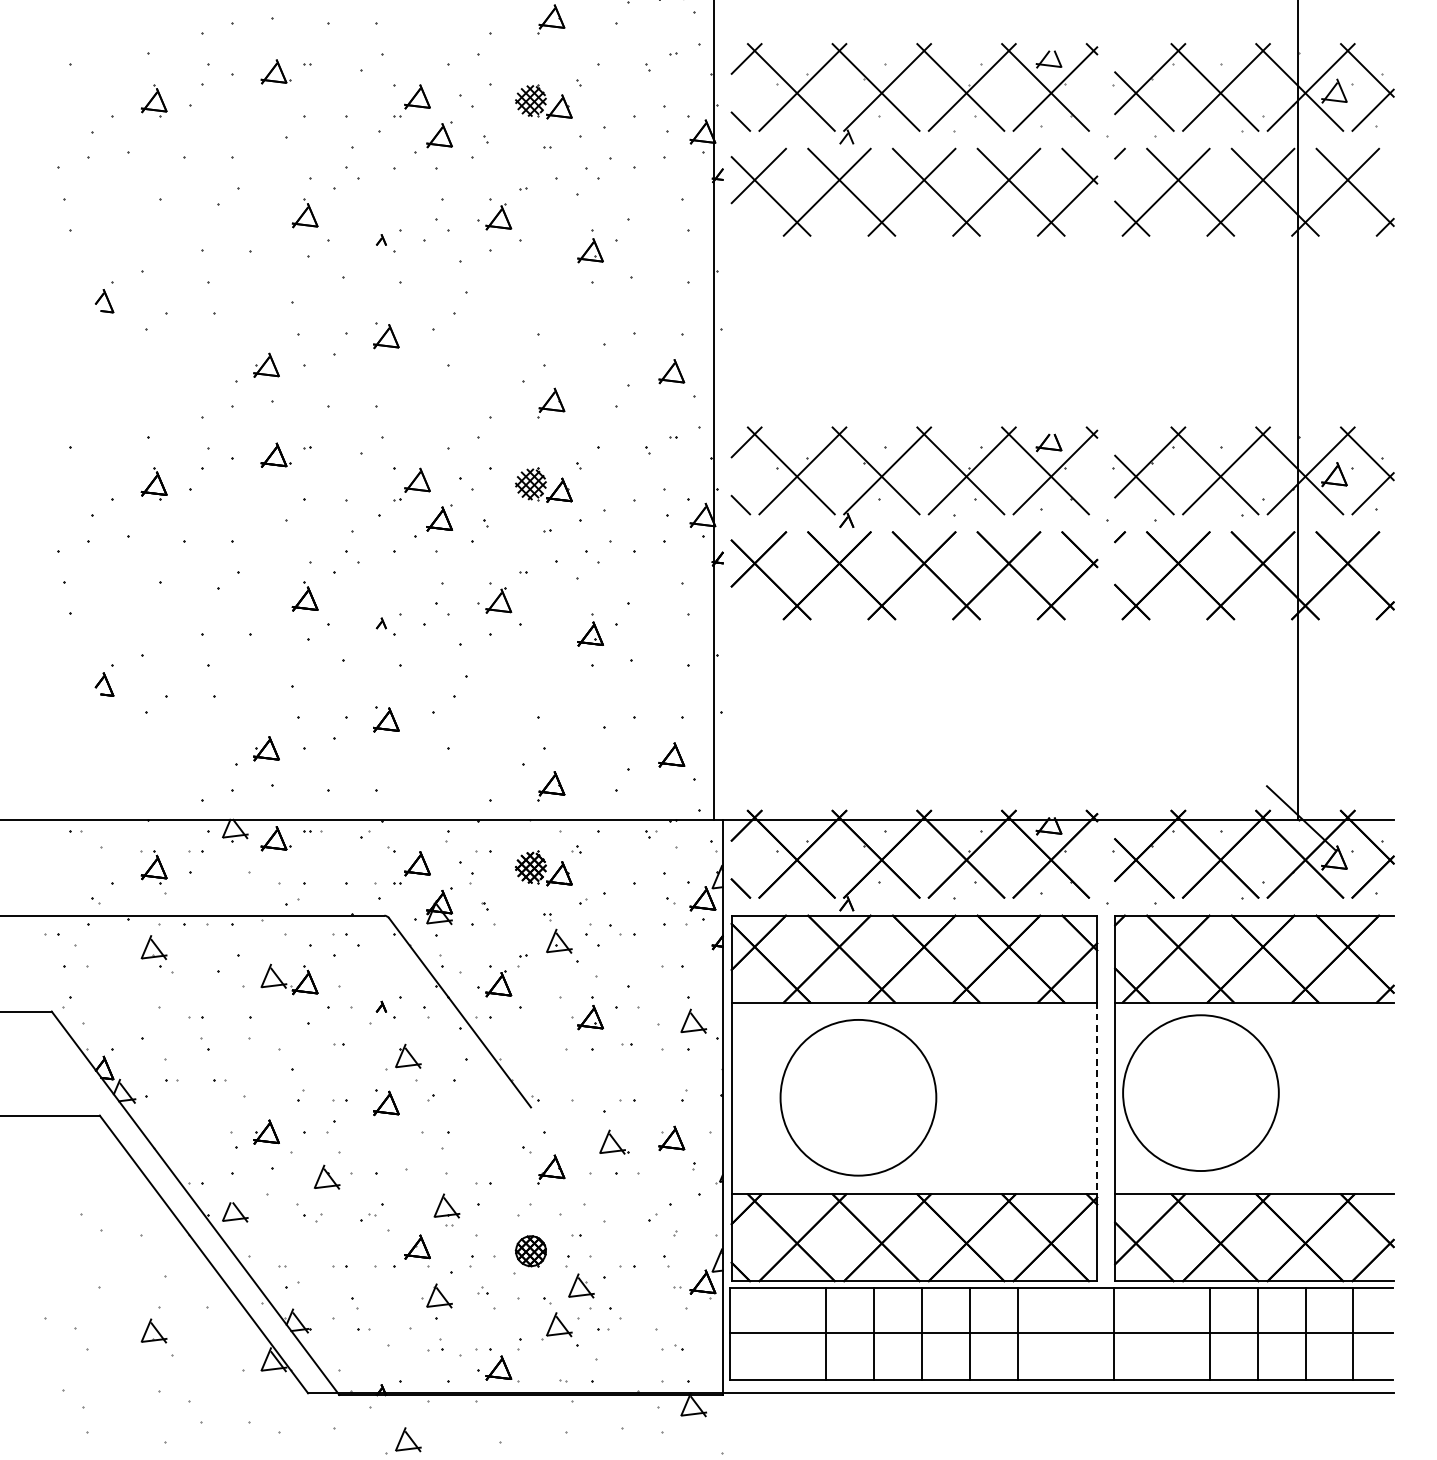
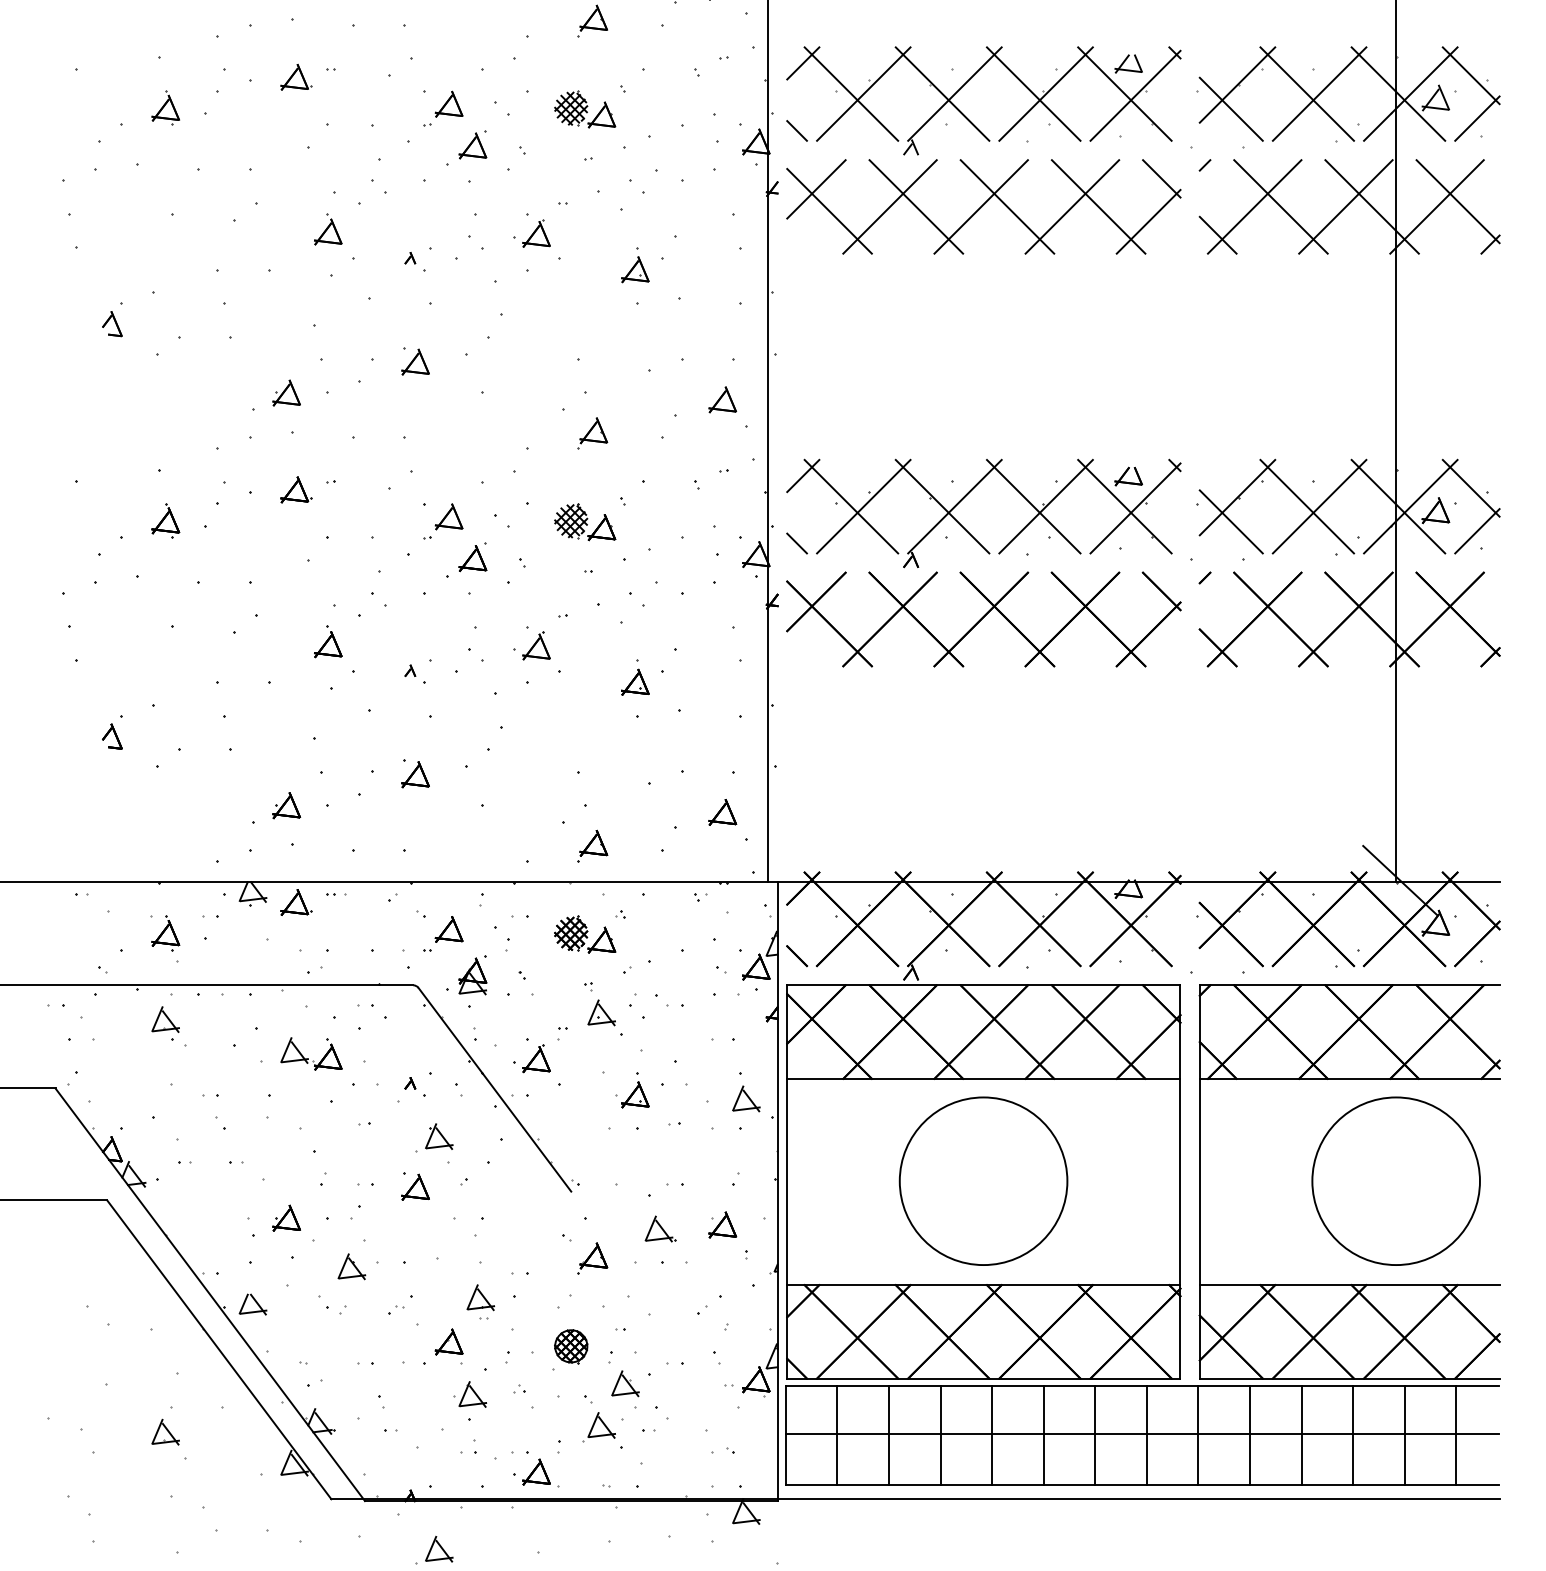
circle: (1200, 1092) -> (1395, 1180), moved
circle: (858, 1097) -> (983, 1180), moved
line: (1097, 1098) -> (1180, 1182), dashed -> solid
line: (778, 1334) -> (837, 1435), added
line: (1065, 1334) -> (1146, 1435), added
line: (1161, 1334) -> (1249, 1435), added

